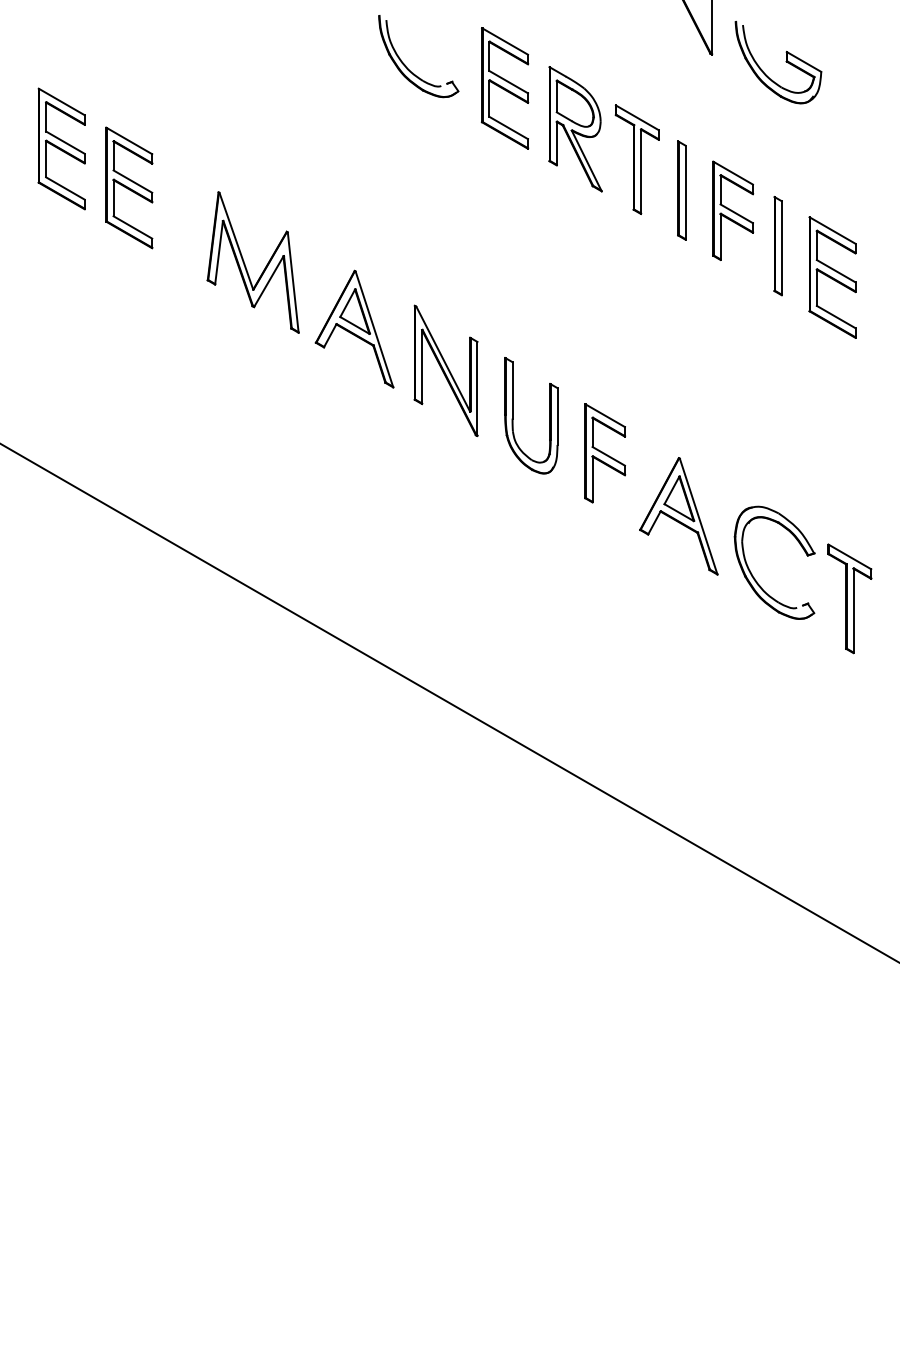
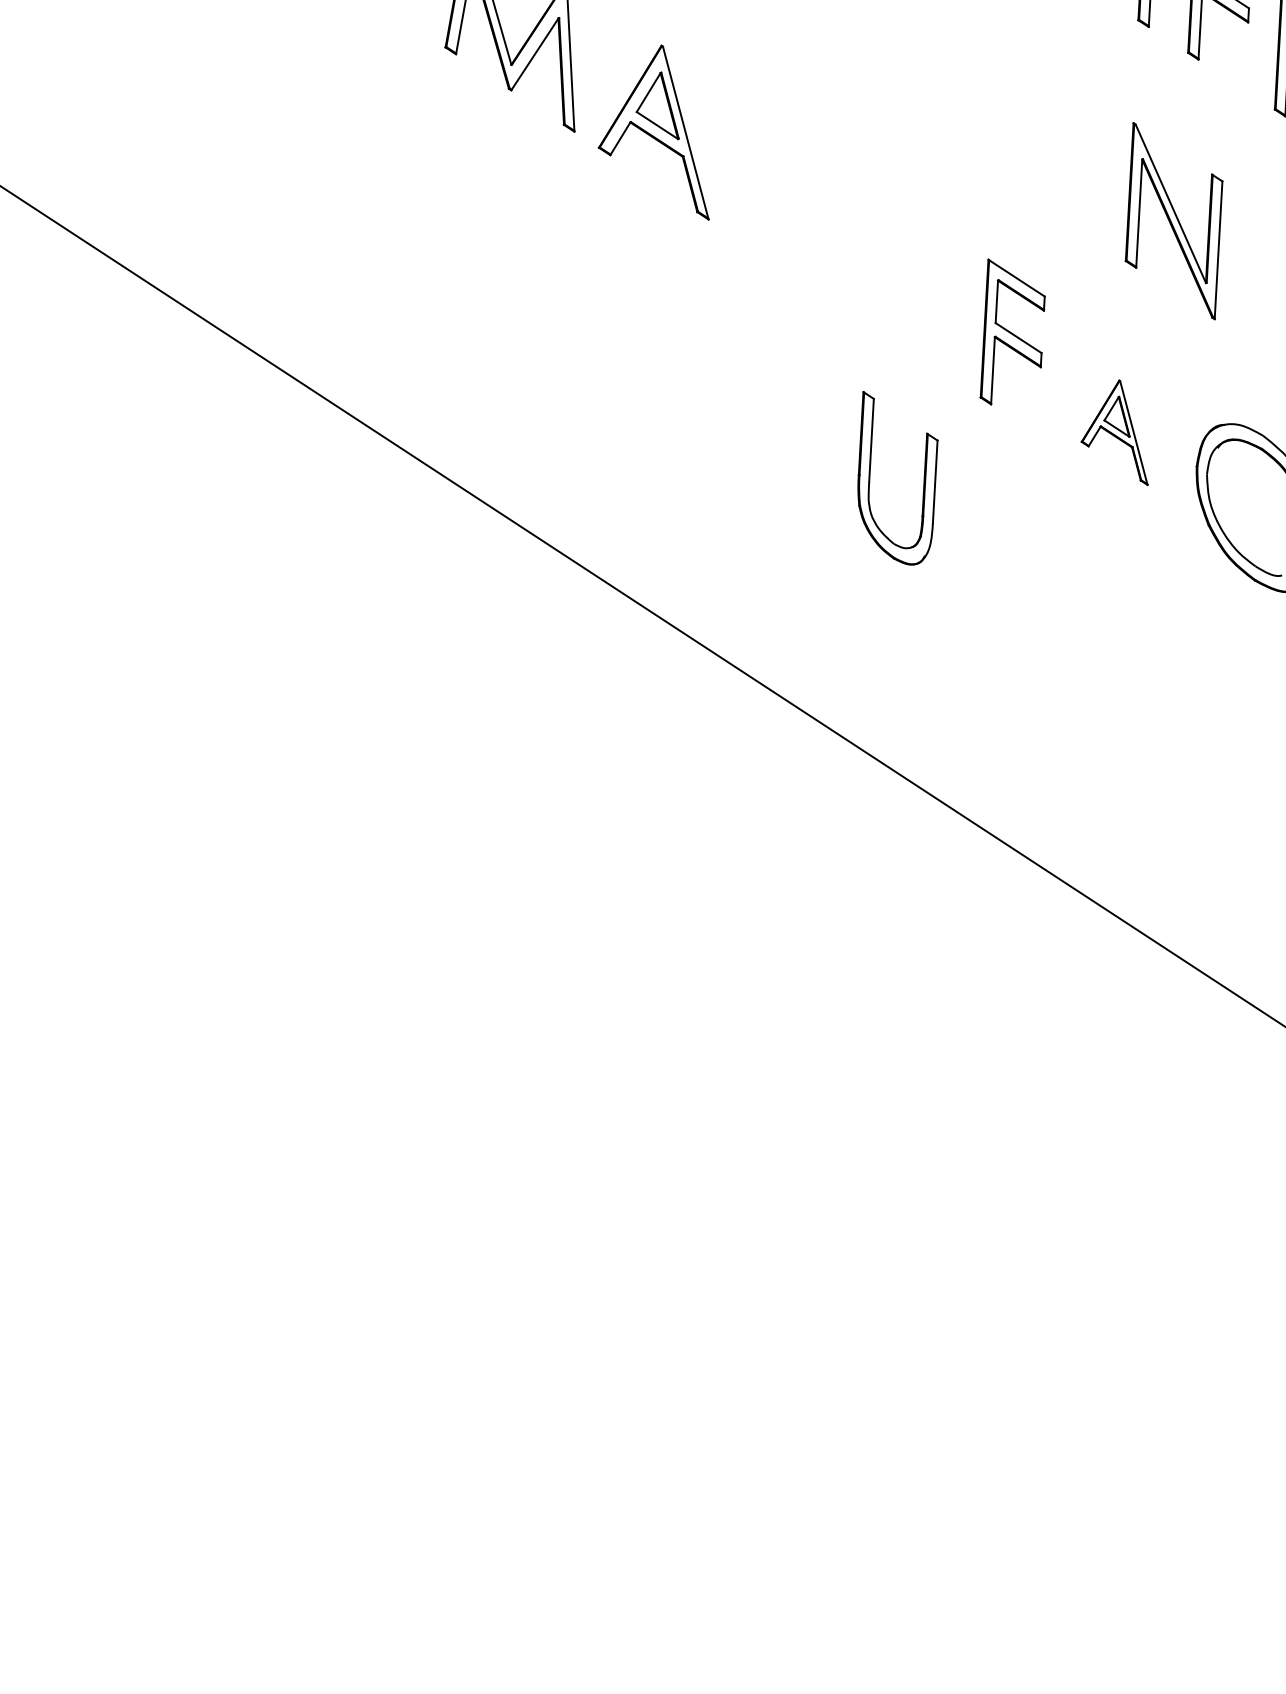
part: (445, 370) -> (1173, 220), moved
part: (513, 415) -> (870, 477), moved
part: (678, 516) -> (1115, 431), size x0.6

